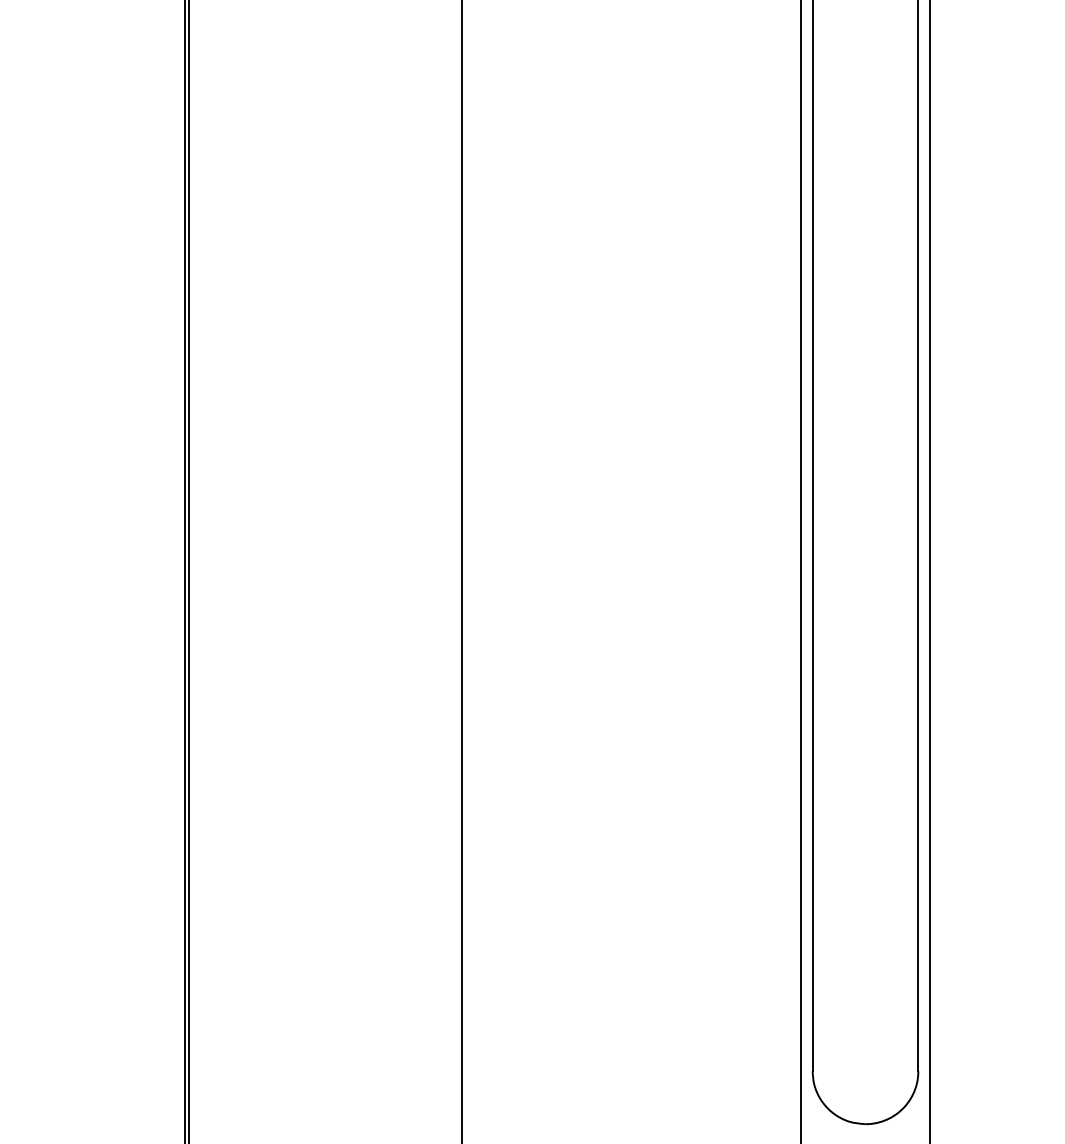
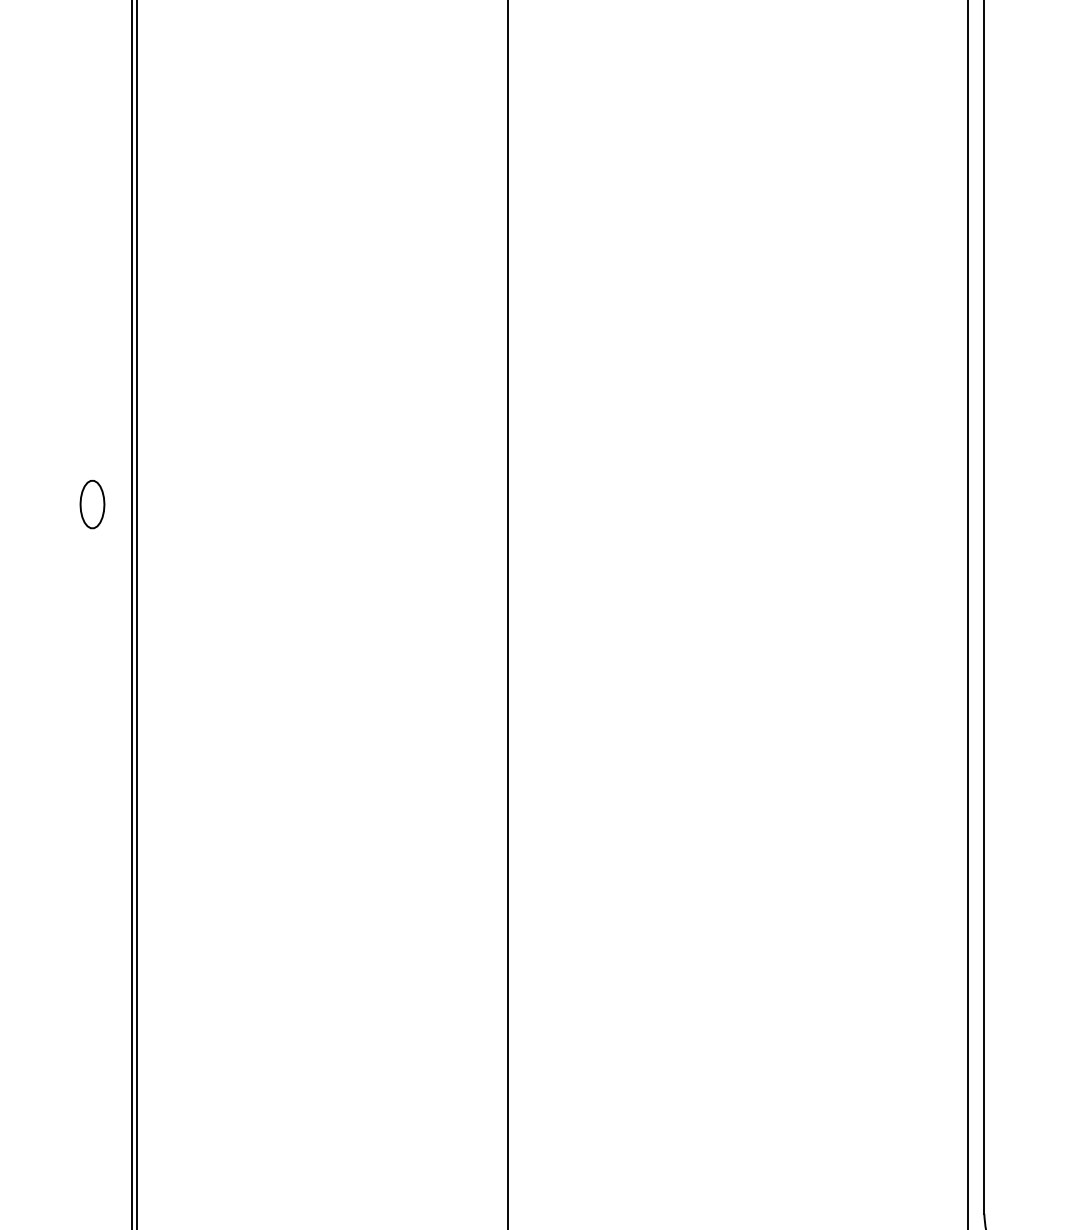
part: (155, 548) -> (92, 504), added

